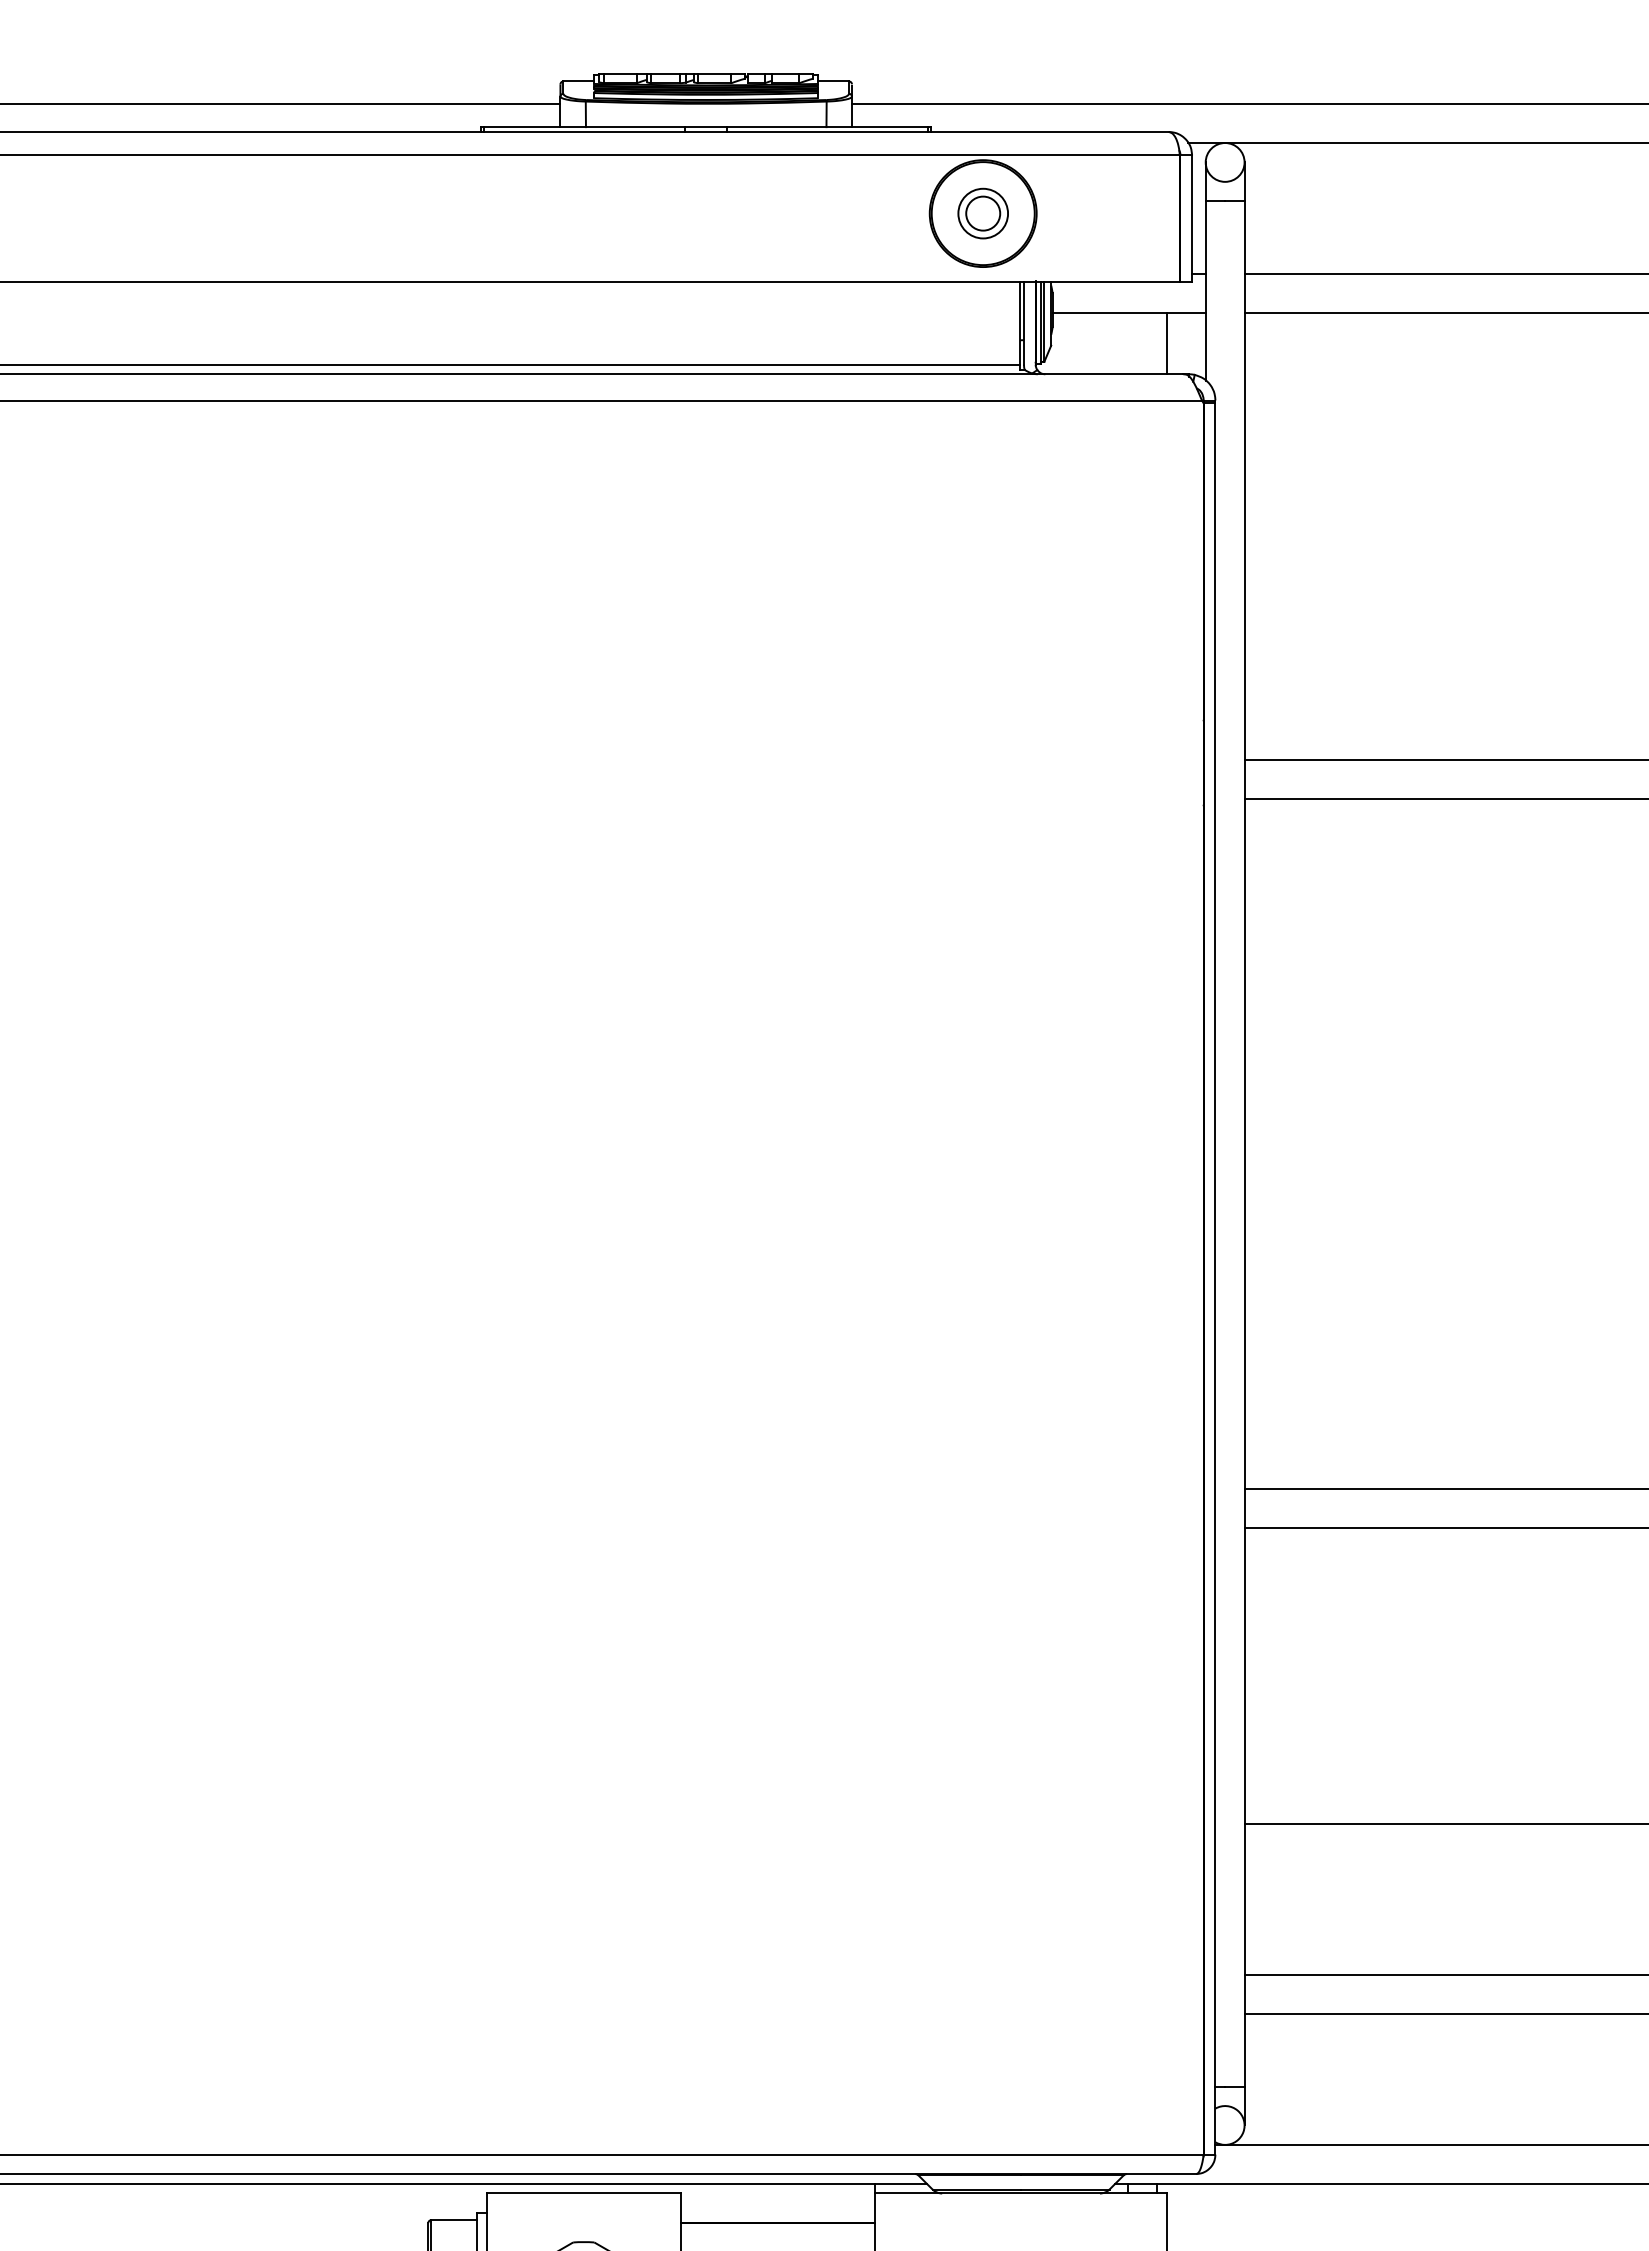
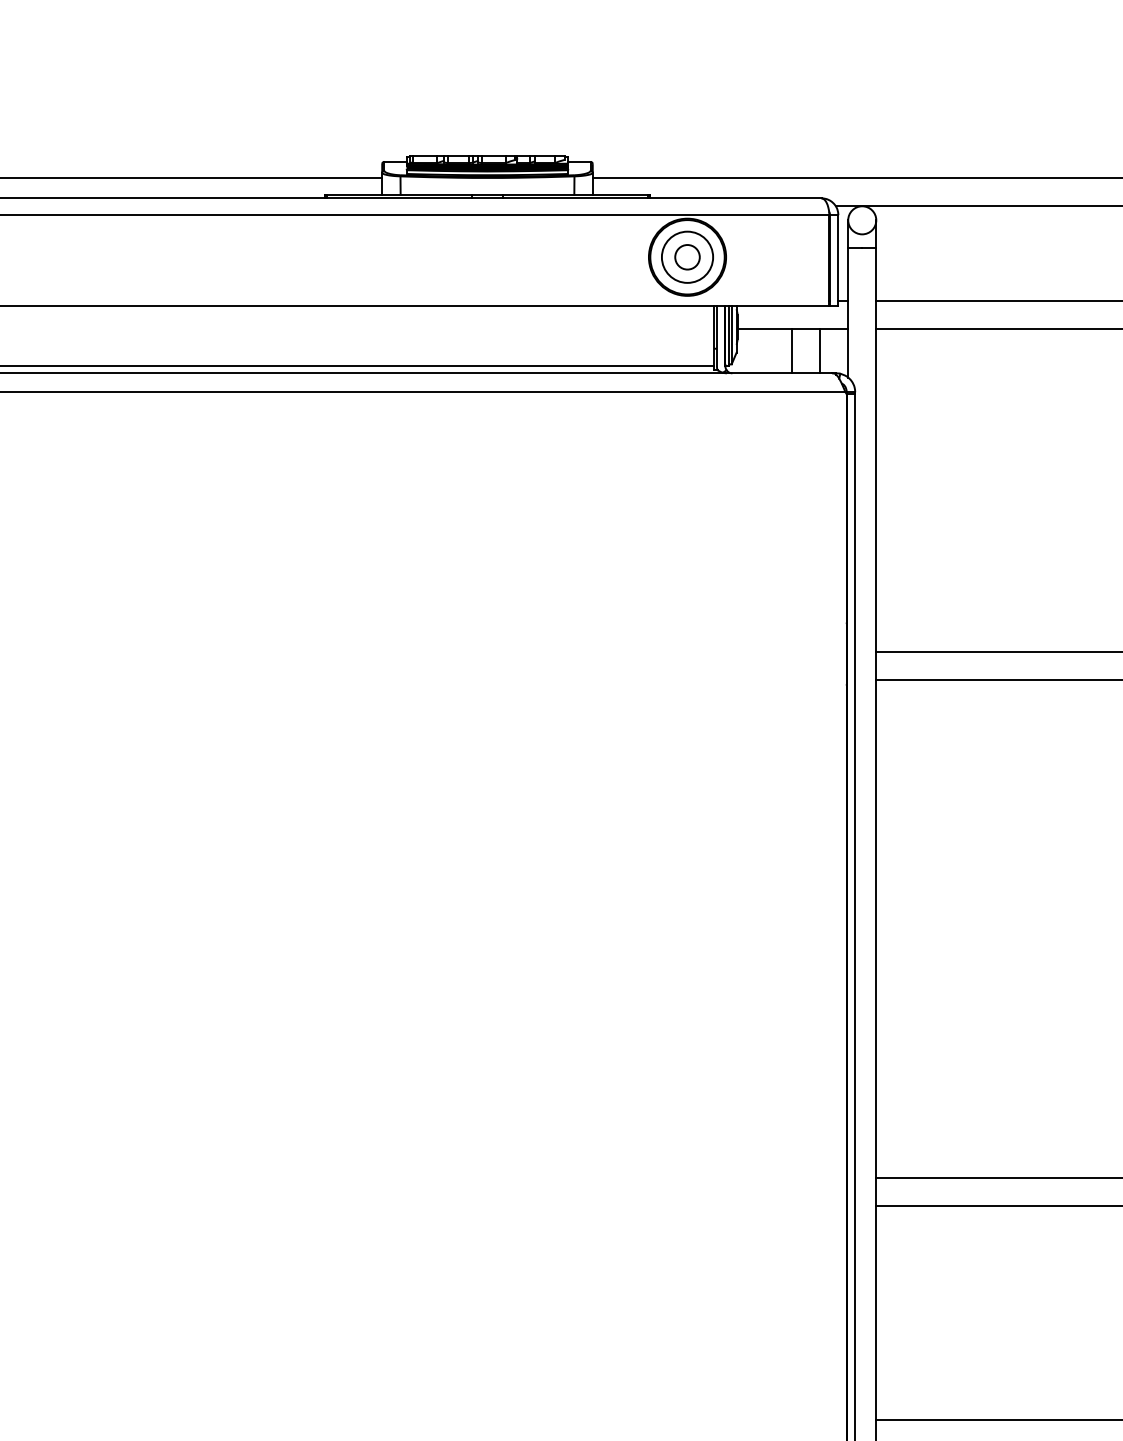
circle: (982, 213) -> (687, 257), size x1.43
line: (1127, 343) -> (791, 351), added

